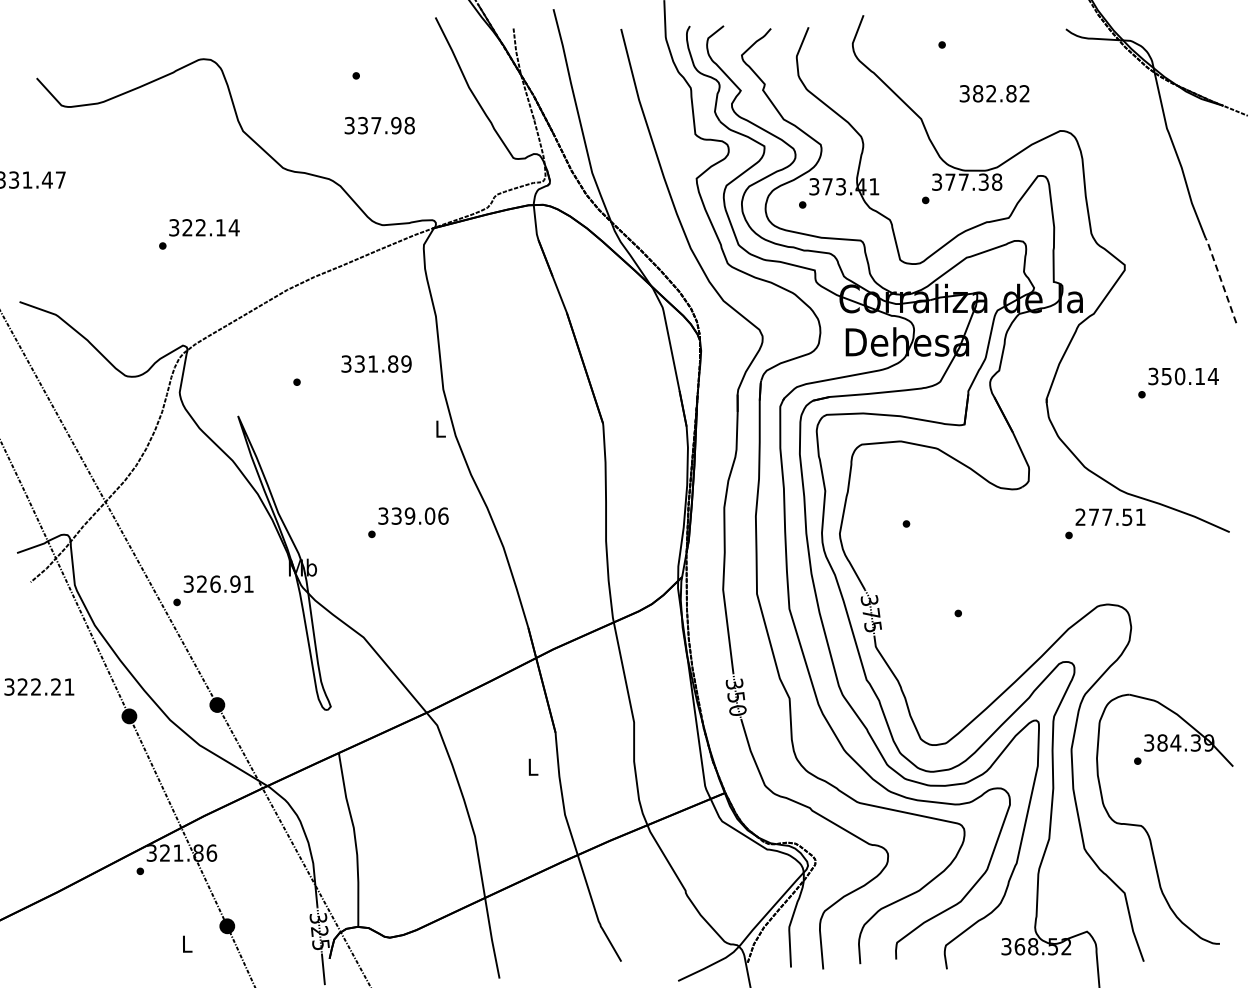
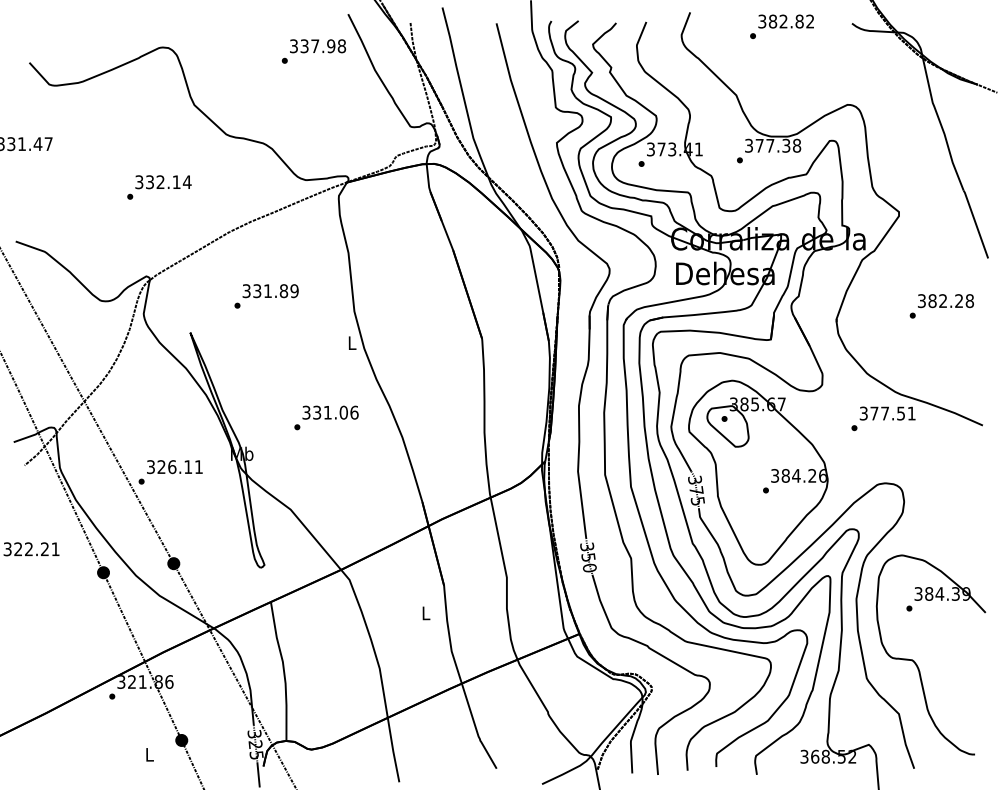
text: (994, 93) -> (786, 21), moved
text: (379, 125) -> (317, 46), moved
text: (187, 227) -> (149, 182), 322.14 -> 332.14
line: (1220, 279) -> (975, 223), dashed -> solid
text: (376, 363) -> (270, 290), moved
text: (1189, 376) -> (950, 301), 350.14 -> 382.28
text: (409, 515) -> (327, 412), 339.06 -> 331.06
text: (1080, 517) -> (863, 413), 277.51 -> 377.51
text: (235, 583) -> (188, 466), 326.91 -> 326.11
part: (948, 591) -> (758, 472), added

